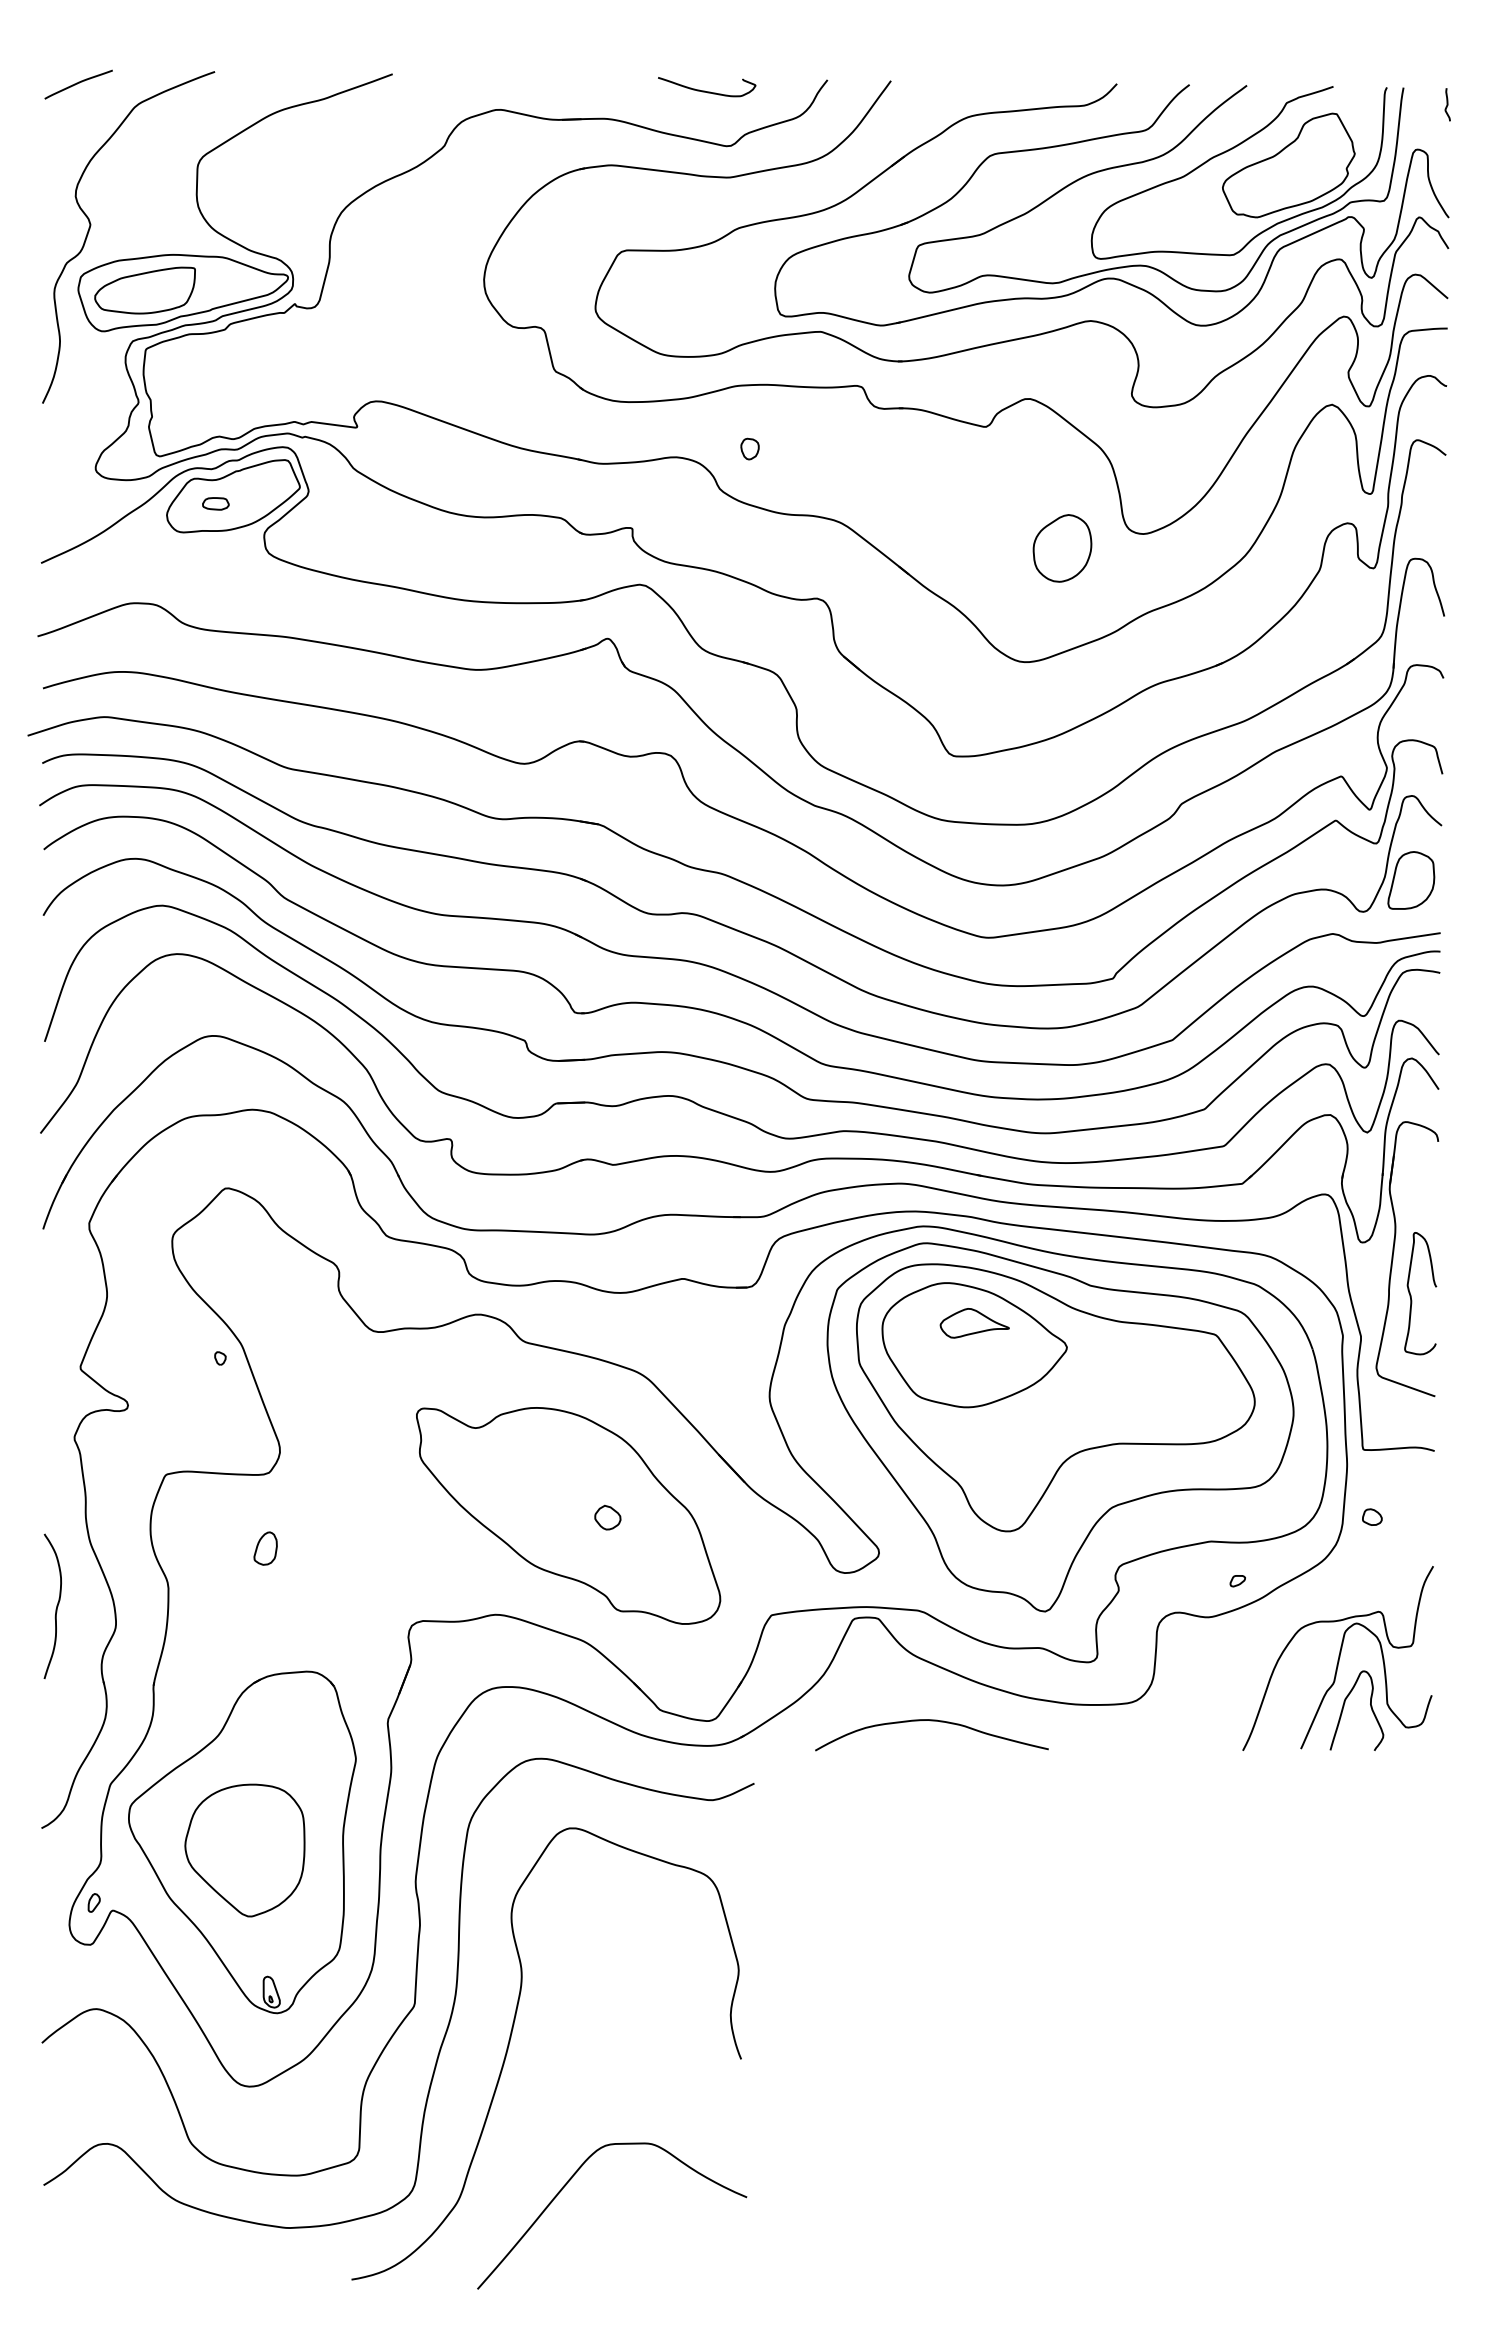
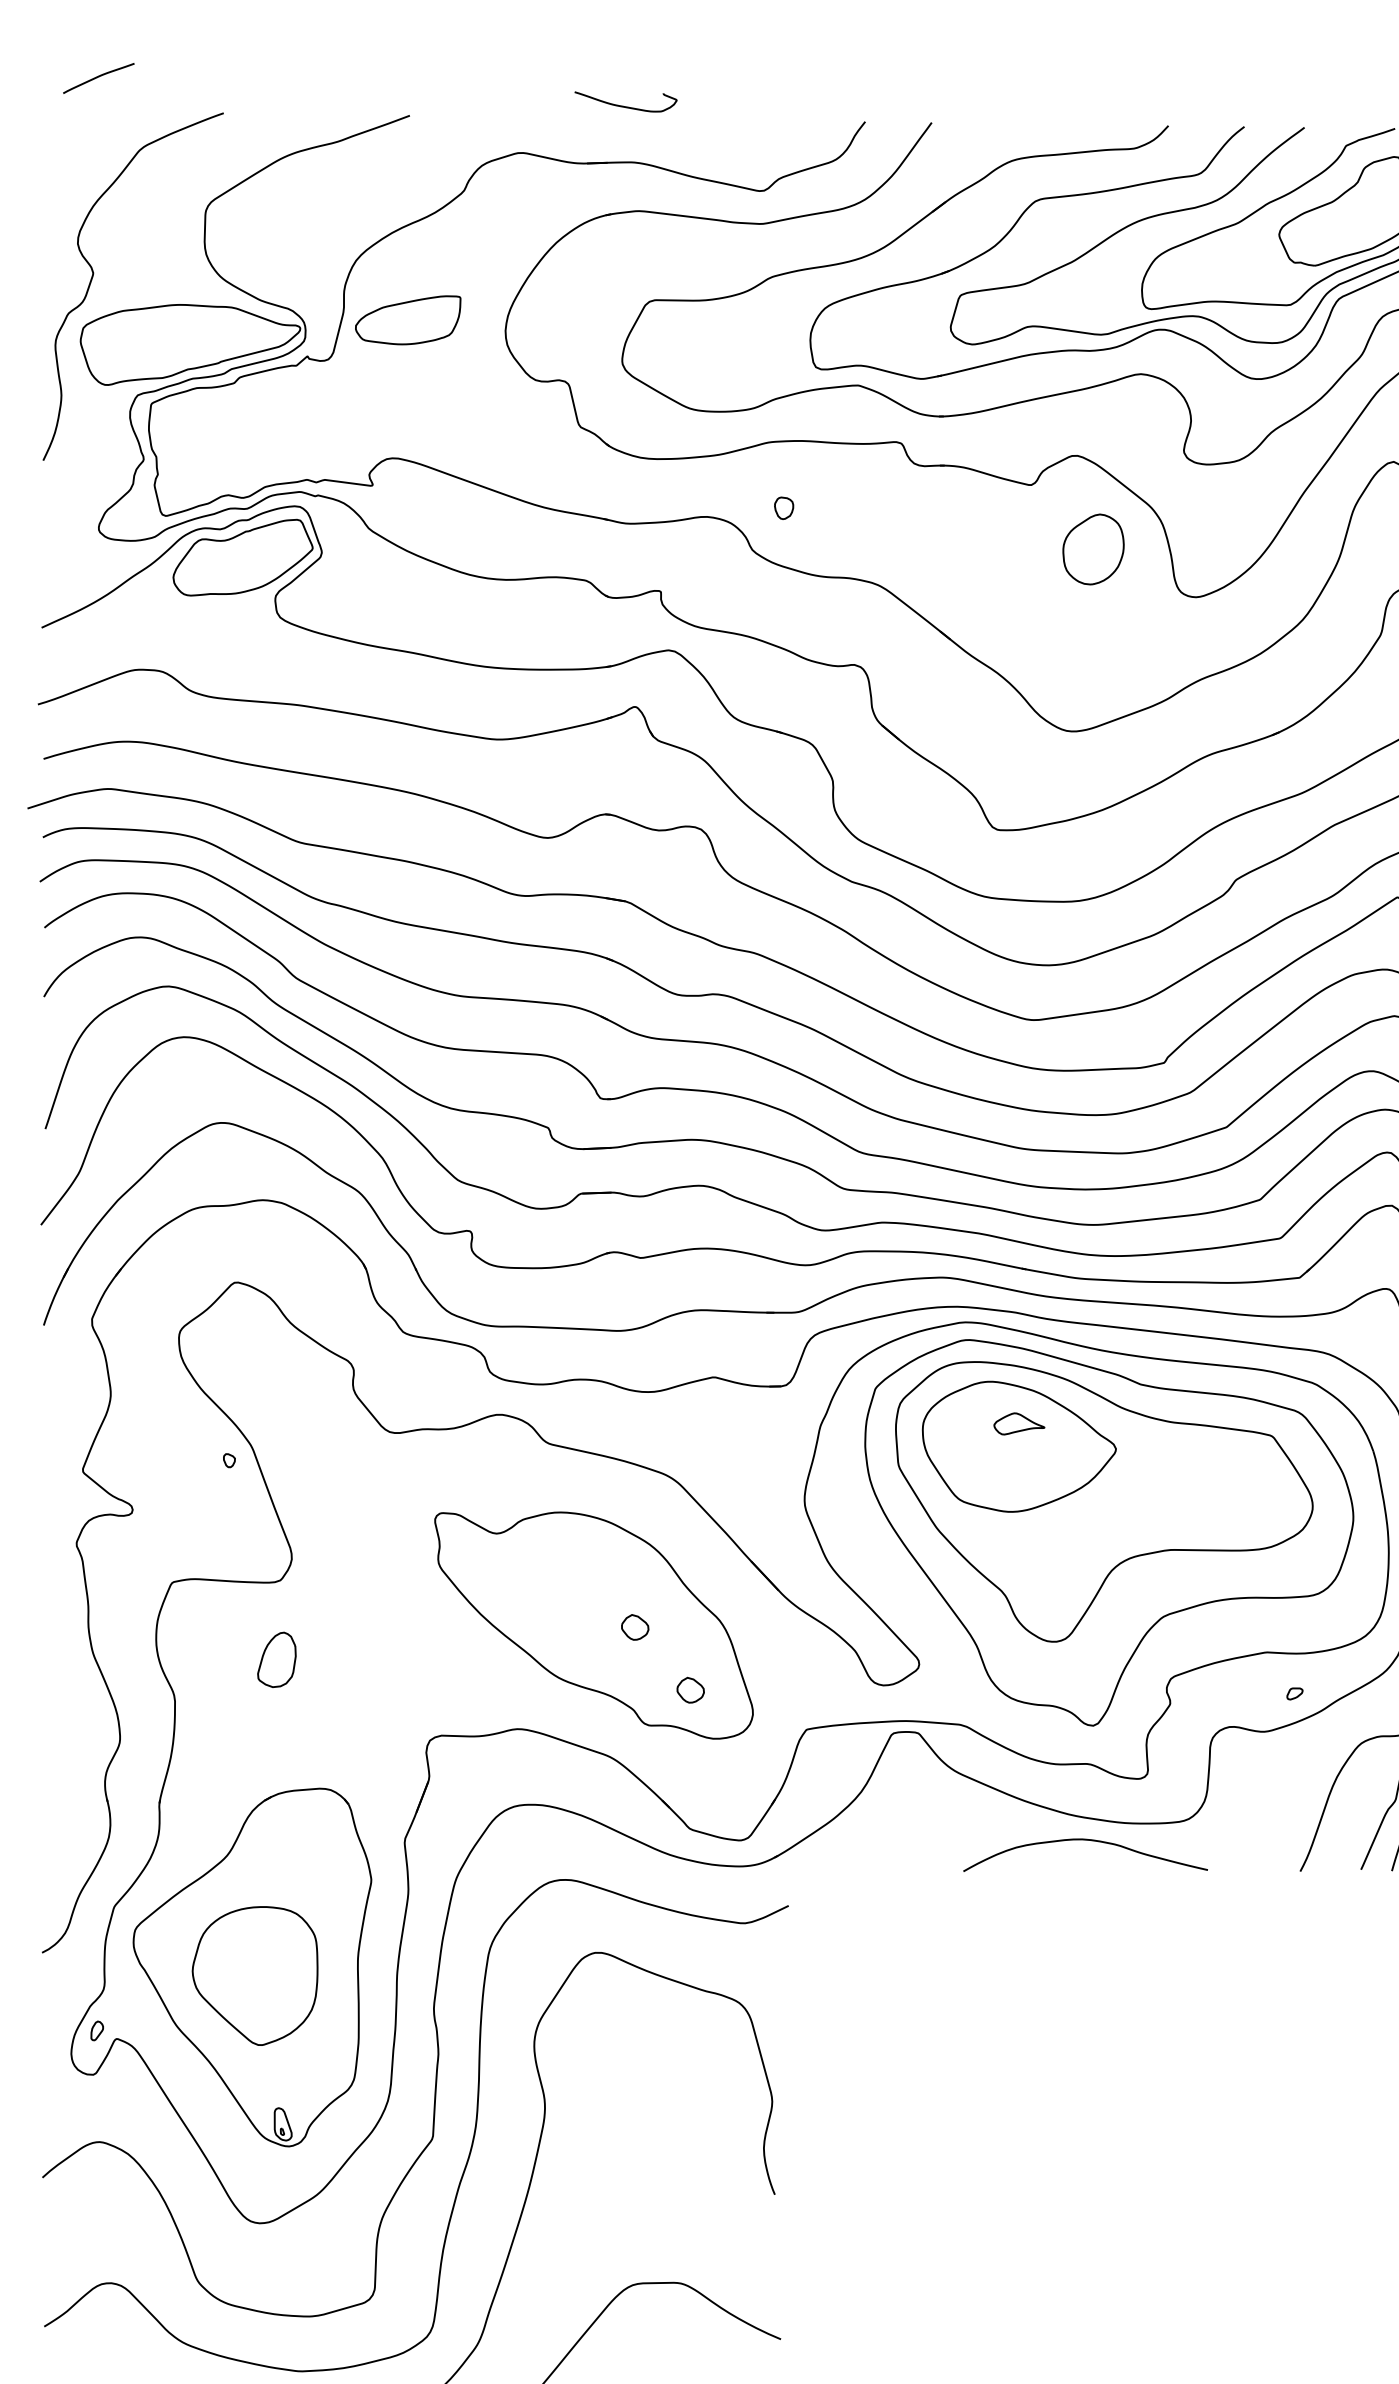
curve: (78, 83) -> (98, 77), moved
curve: (705, 90) -> (624, 105), moved
part: (144, 290) -> (407, 320), moved
part: (215, 503) -> (224, 565), removed
part: (1062, 548) -> (1093, 549), moved
part: (974, 1323) -> (1019, 1424), size x0.7
part: (265, 1548) -> (276, 1659), size x1.6
part: (660, 1577) -> (690, 1690), added
curve: (56, 1606) -> (57, 1720), removed
curve: (931, 1721) -> (1085, 1840), moved

